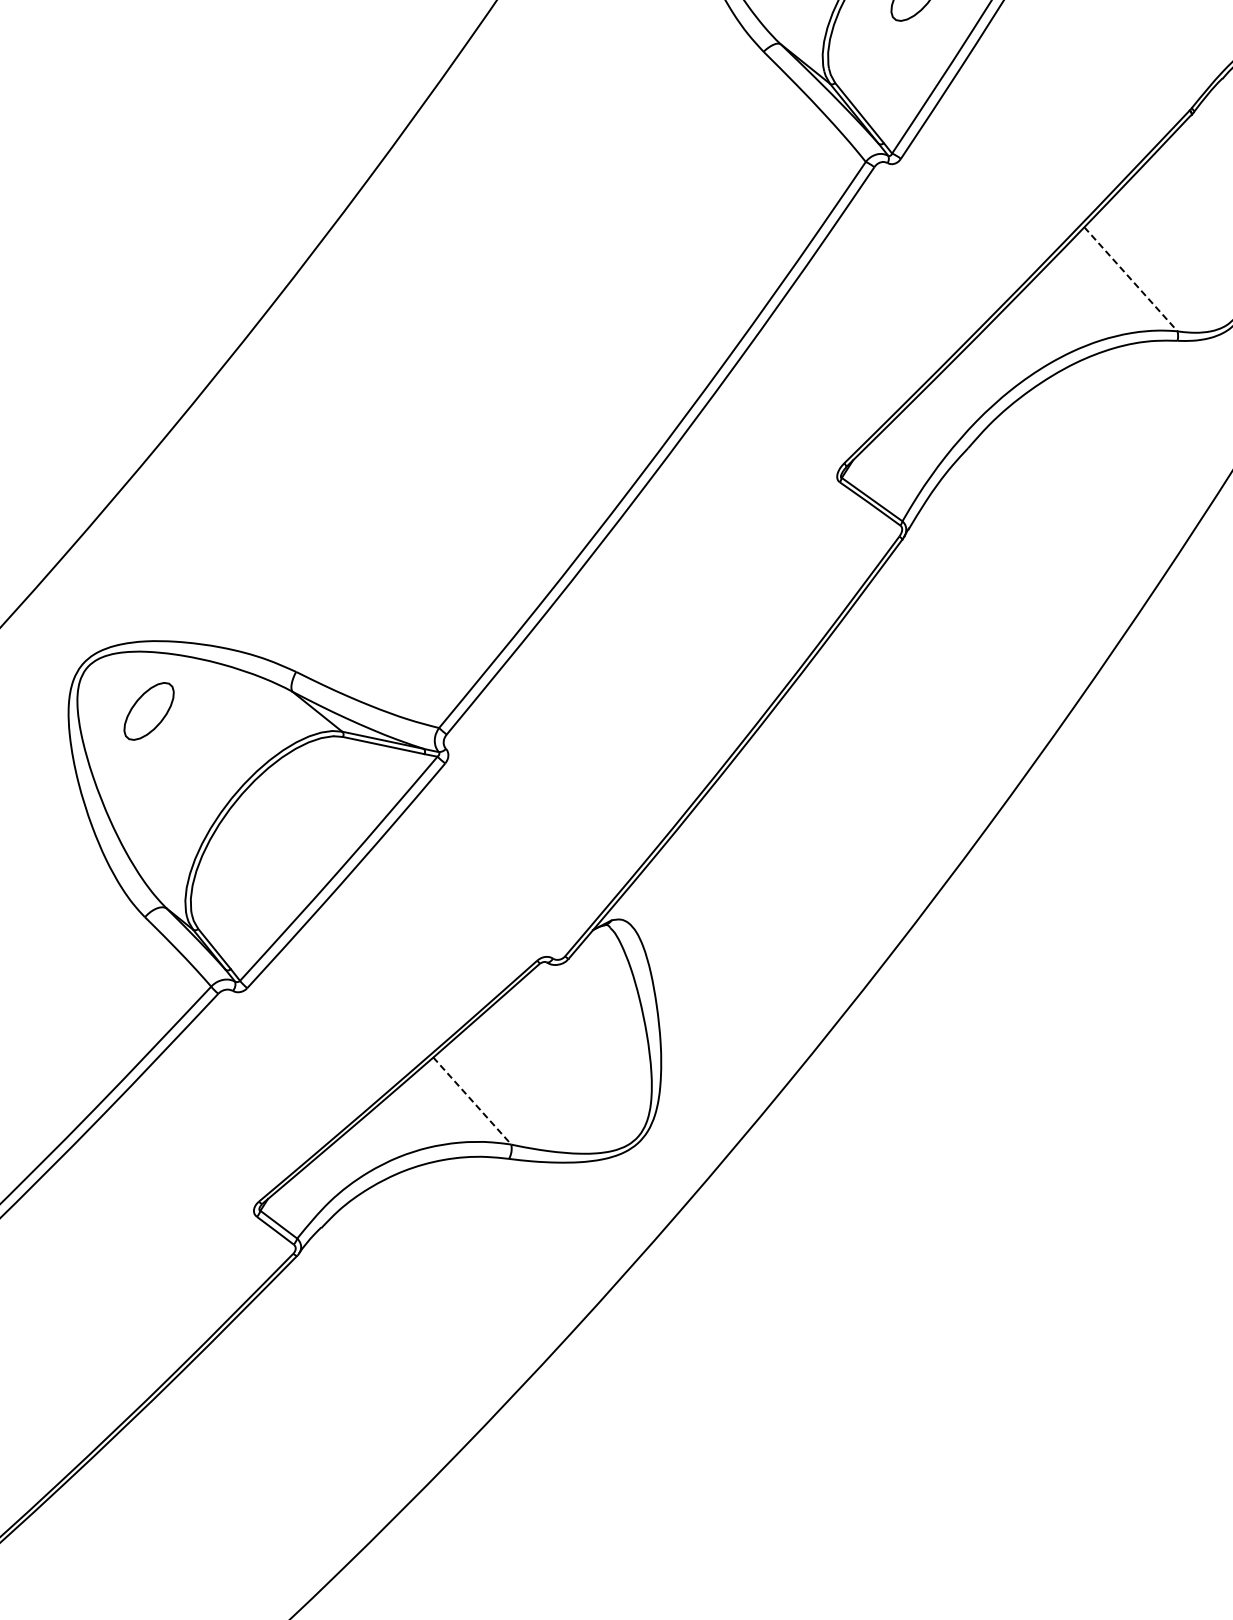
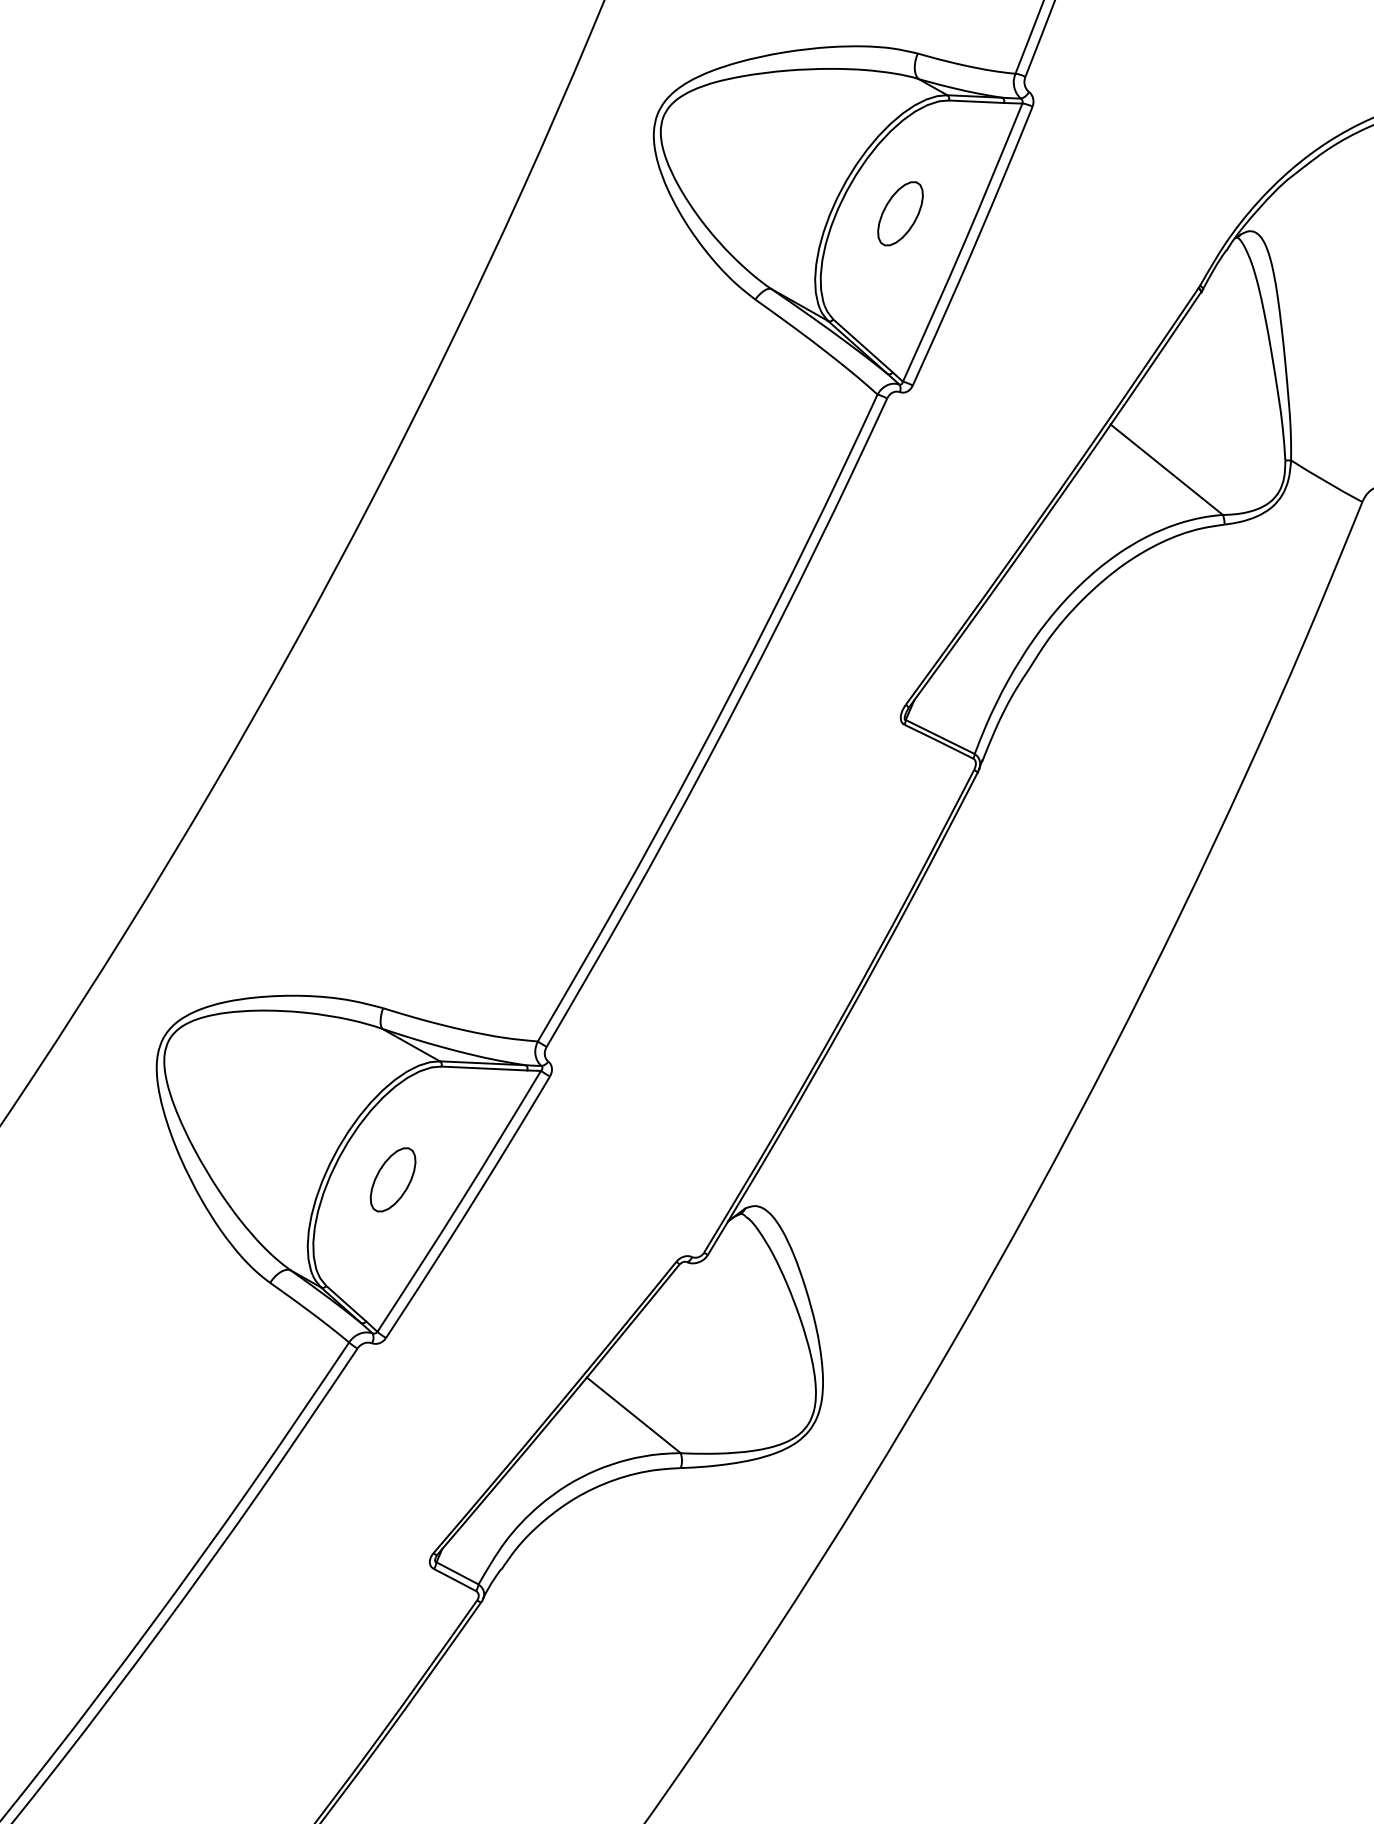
line: (1131, 280) -> (1167, 470), dashed -> solid
part: (148, 710) -> (392, 1179), moved
line: (473, 1101) -> (634, 1415), dashed -> solid

